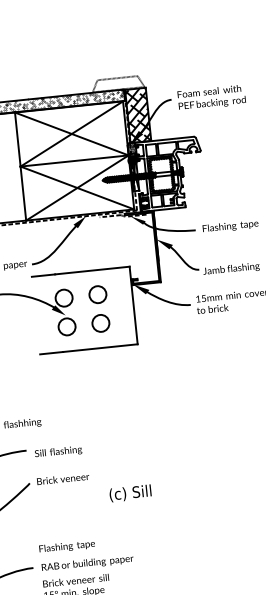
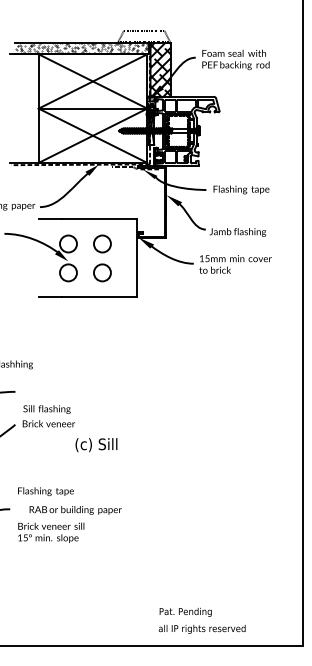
text: (57, 452) -> (46, 409), moved
text: (130, 493) -> (96, 445), moved
text: (87, 563) -> (75, 510), moved

